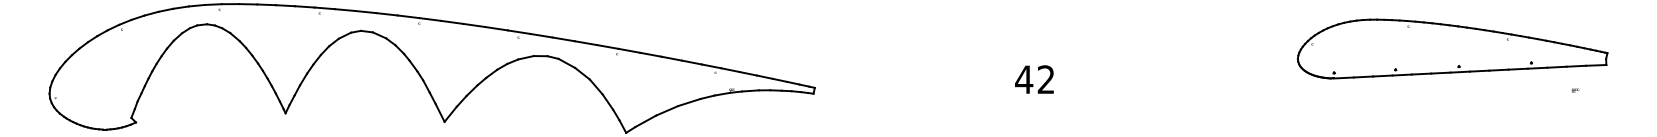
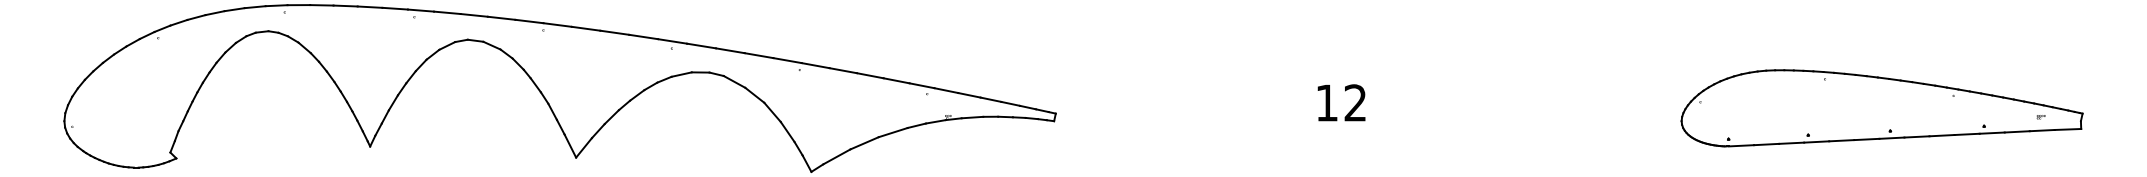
part: (1452, 49) -> (1881, 108), moved
text: (1023, 79) -> (1326, 102), 42 -> 12

